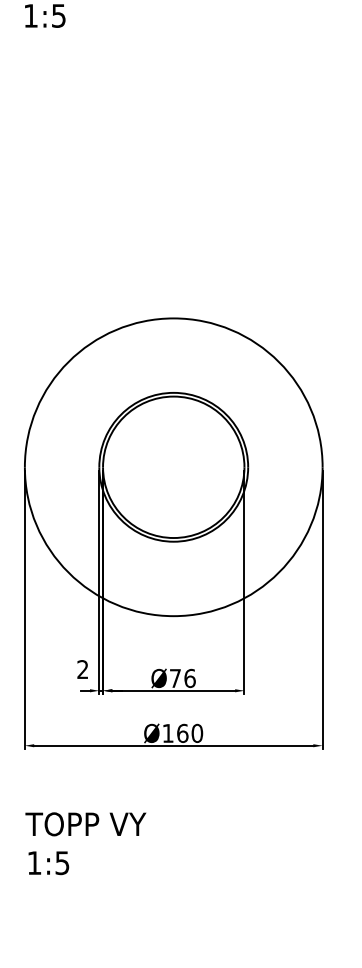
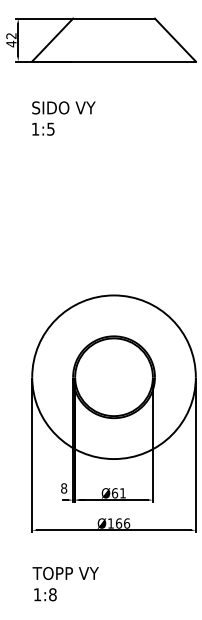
text: (83, 669) -> (64, 488), 2 -> 8
text: (181, 678) -> (118, 493), Ø76 -> Ø61
text: (198, 733) -> (127, 523), Ø160 -> Ø166
text: (61, 862) -> (52, 594), 1:5 -> 1:8

